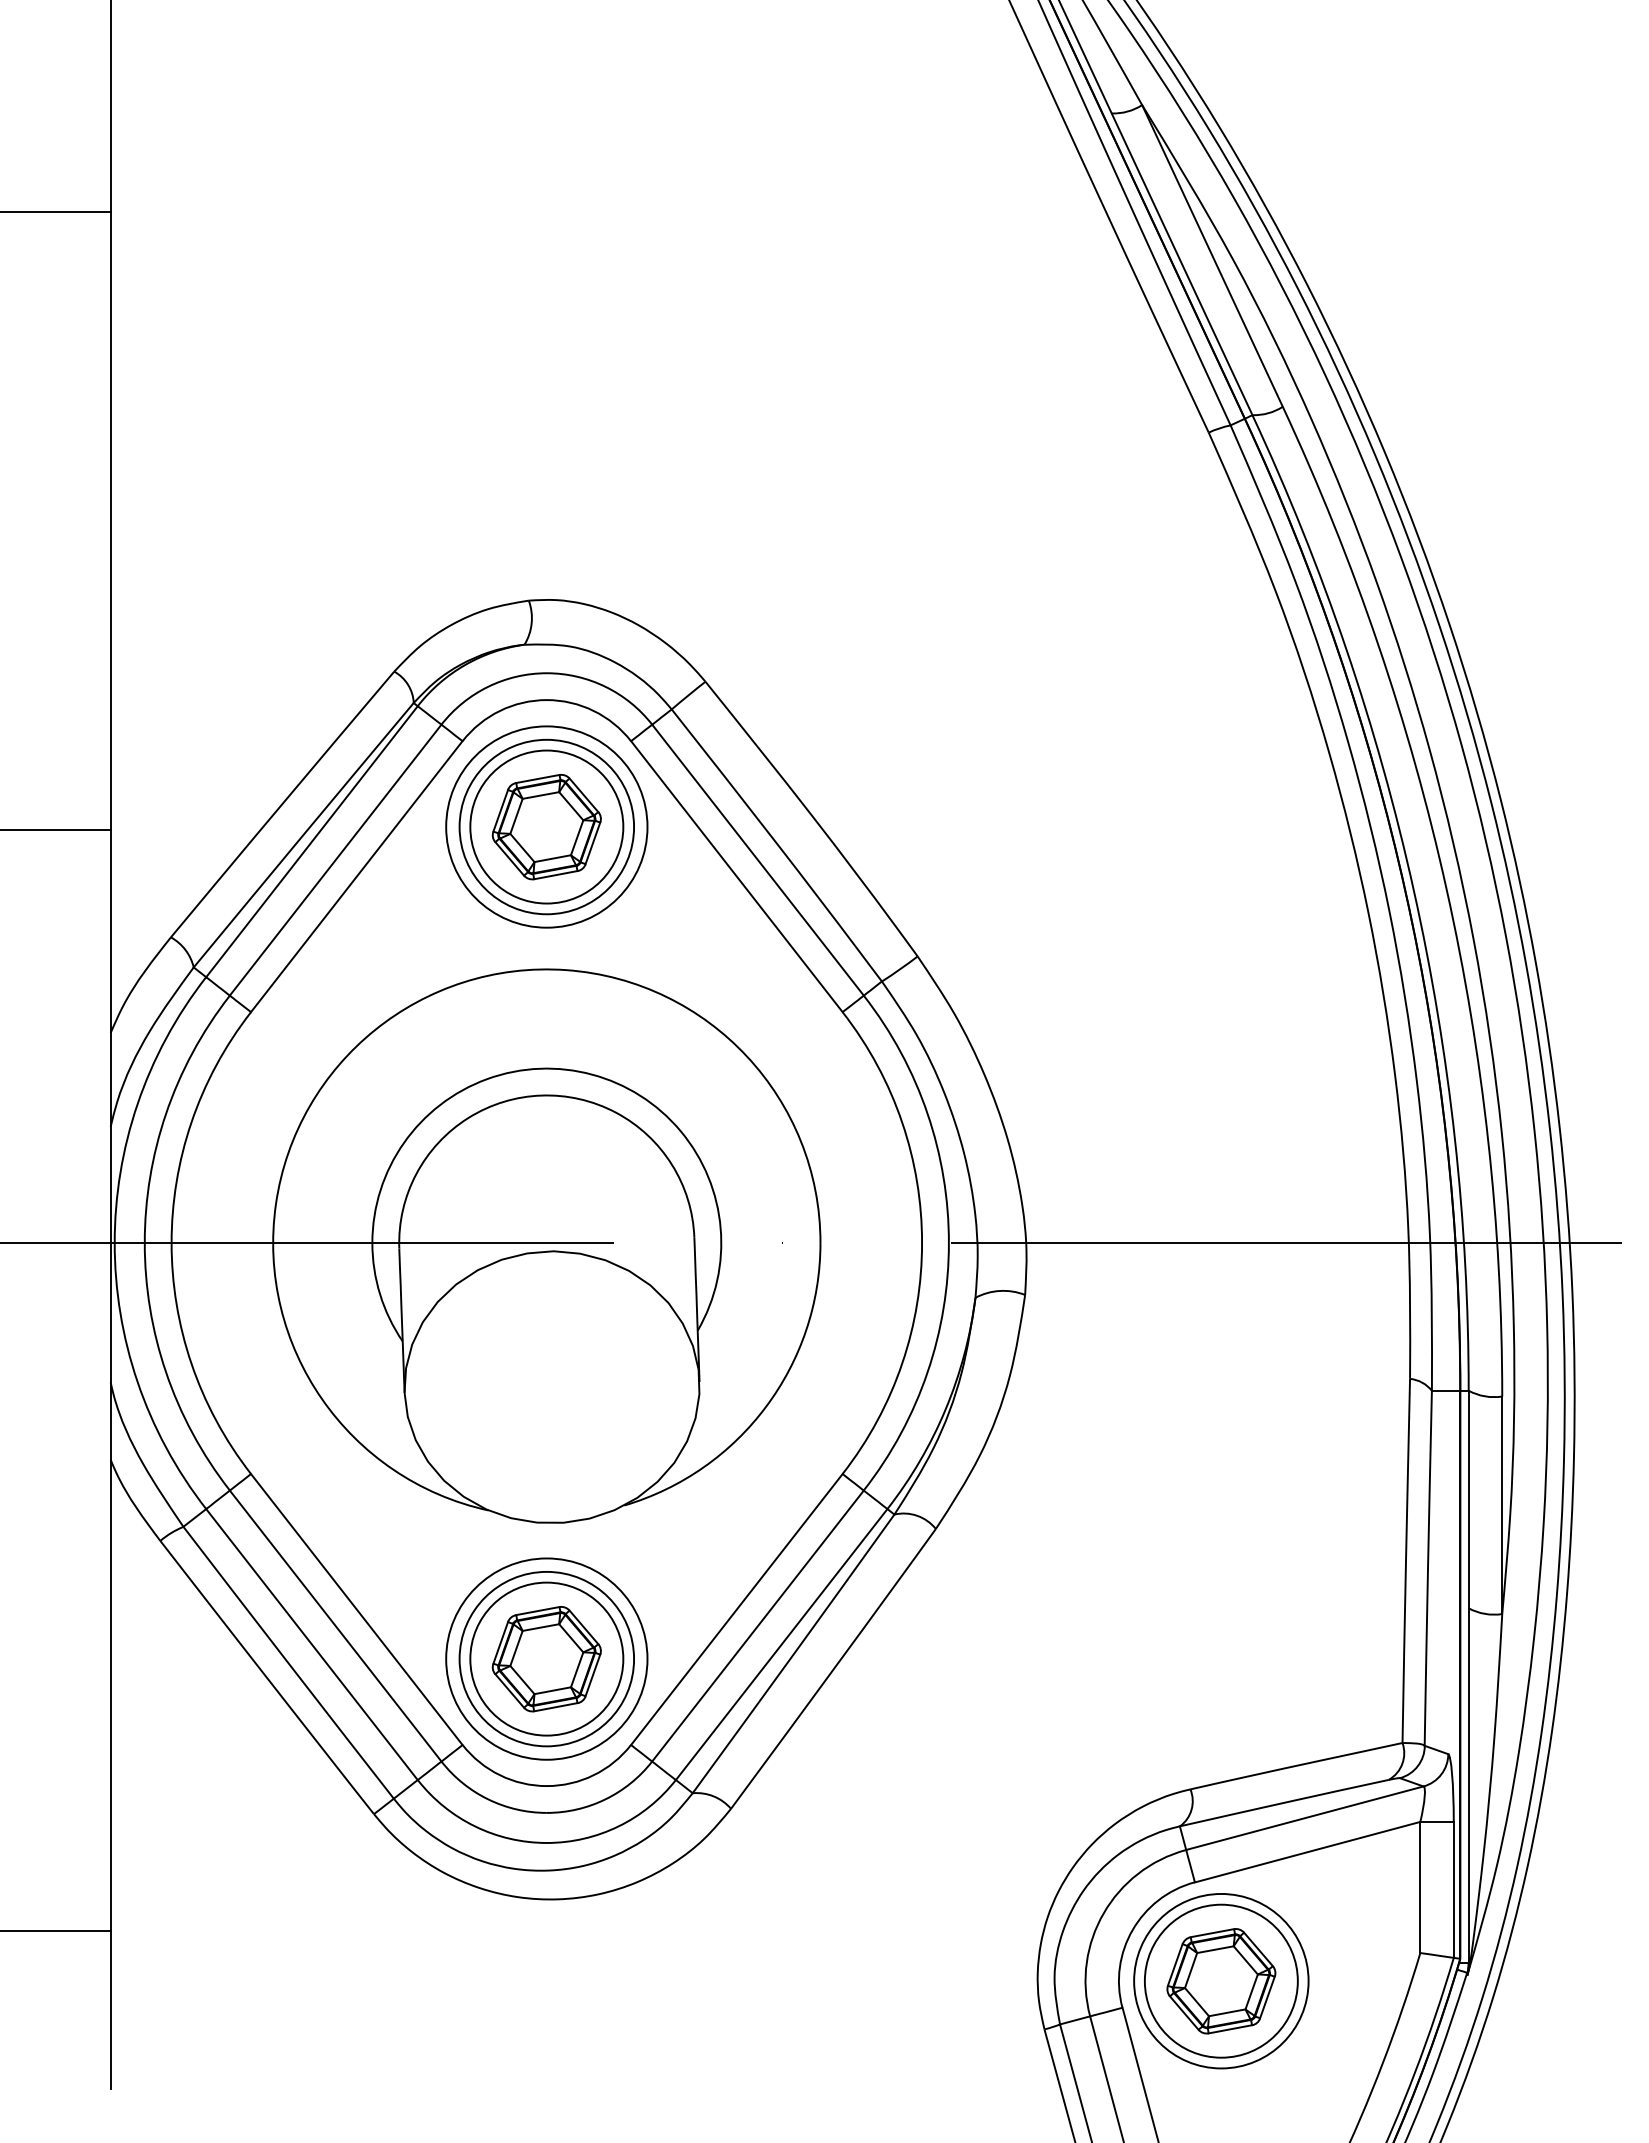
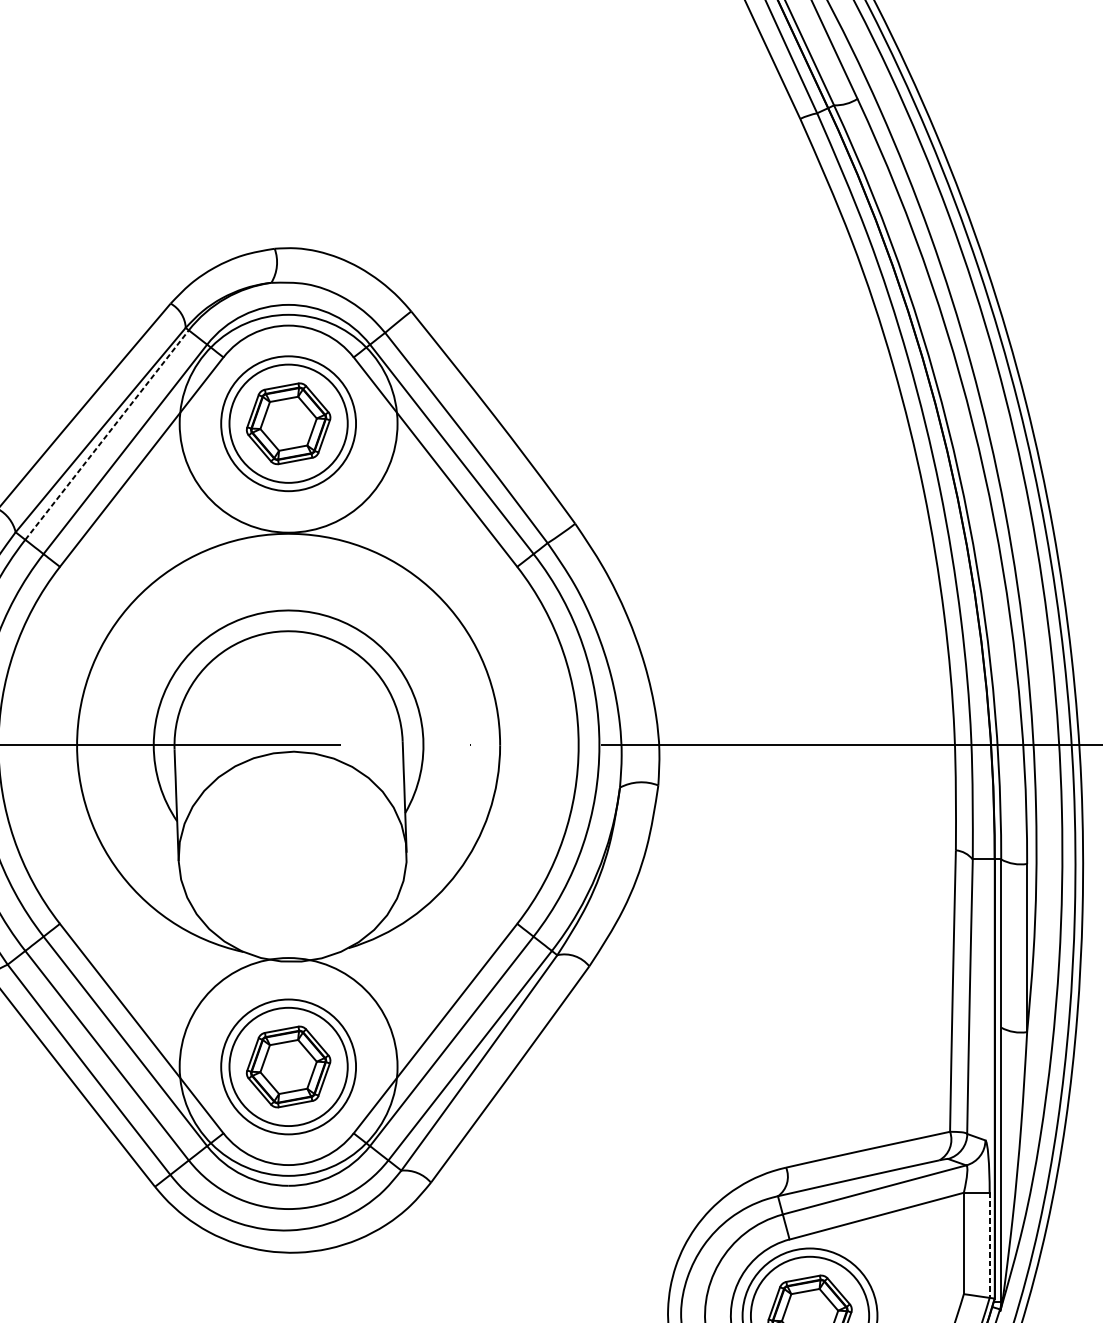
circle: (546, 826) -> (288, 423), size x1.4
line: (311, 841) -> (106, 434), solid -> dashed
circle: (546, 1658) -> (288, 1066), size x1.4
line: (1453, 1889) -> (989, 1245), solid -> dashed

